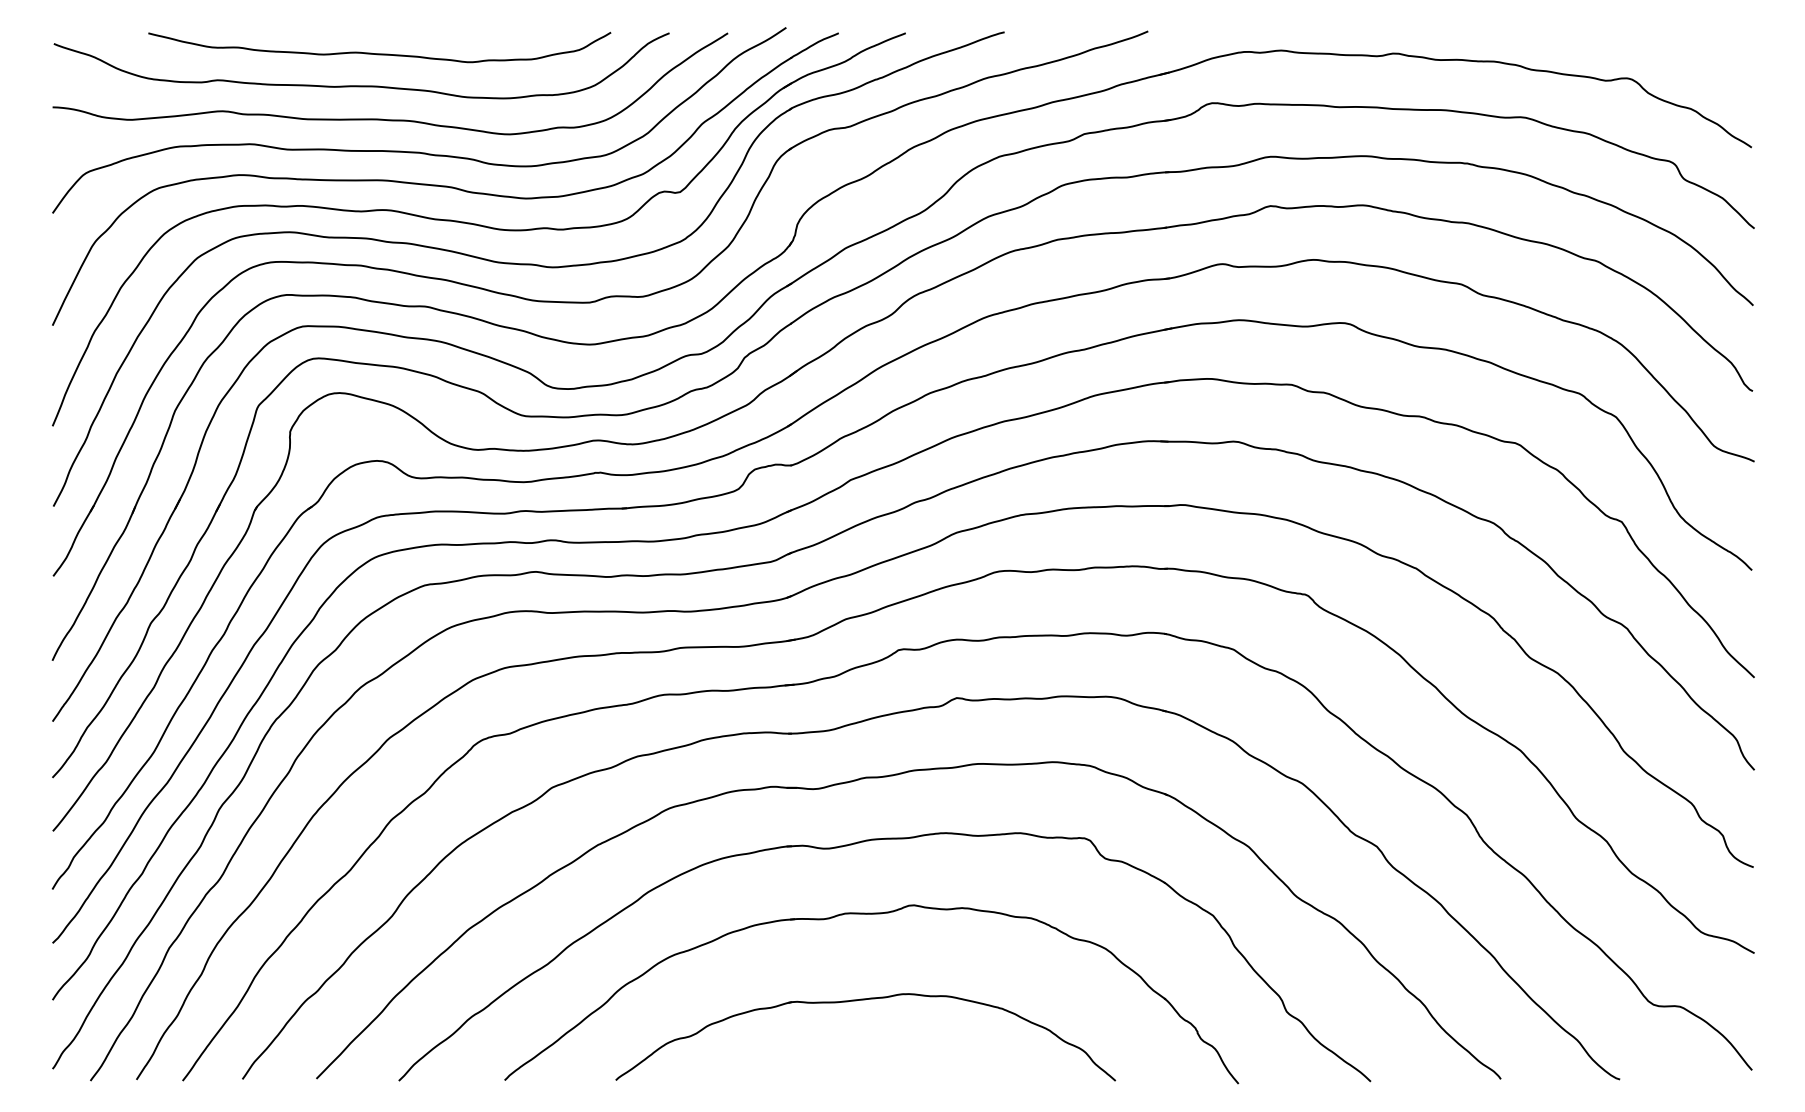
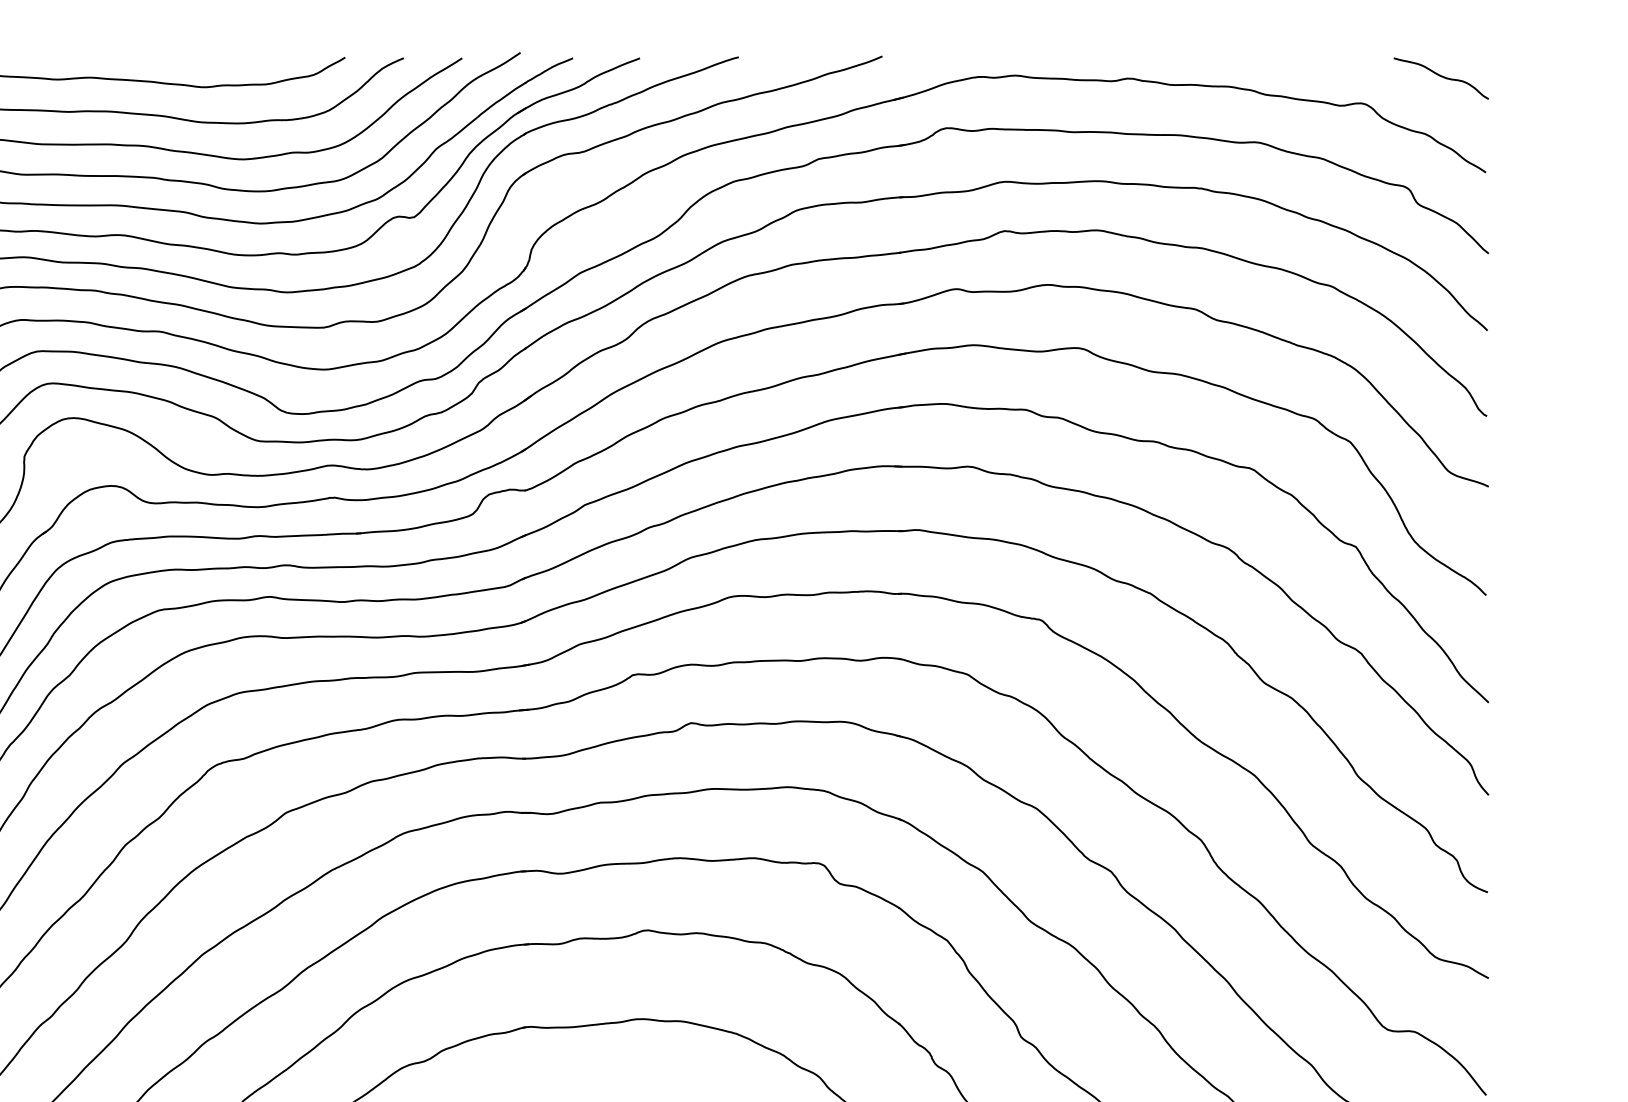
curve: (1707, 52) -> (1441, 77), added

